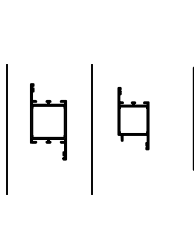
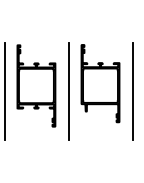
part: (133, 118) -> (100, 83), size x1.67
part: (48, 121) -> (36, 85), size x1.43
line: (176, 129) -> (132, 91), added

